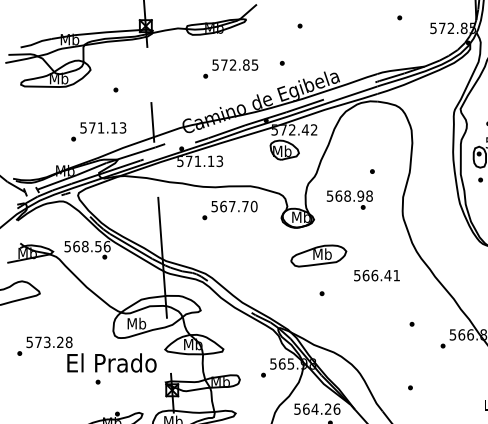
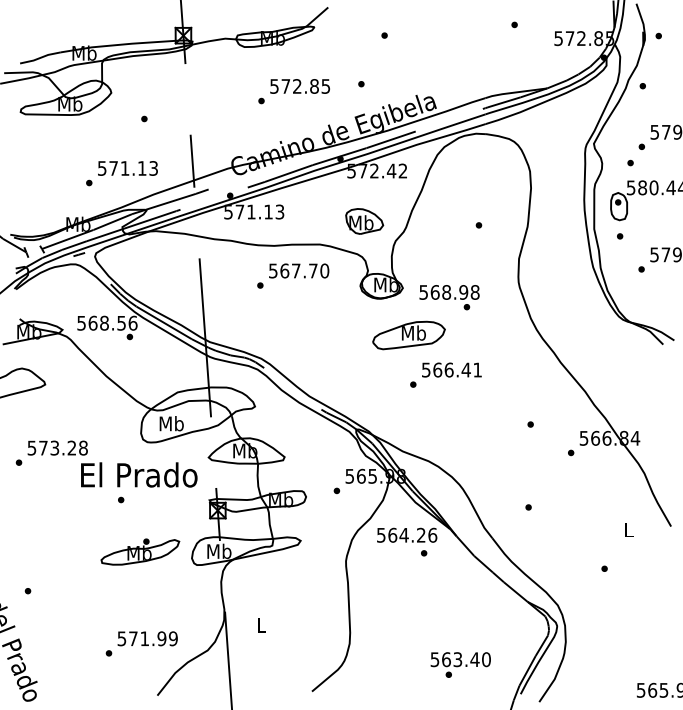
part: (284, 150) -> (364, 221), moved
text: (349, 200) -> (449, 297), moved
text: (376, 275) -> (451, 369), moved

